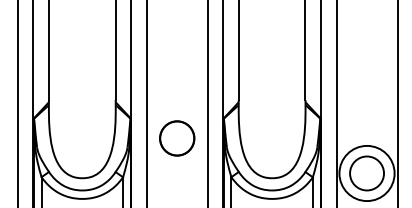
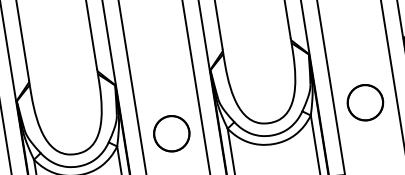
circle: (177, 138) -> (172, 133), moved
circle: (366, 173) -> (364, 102), size x0.62

